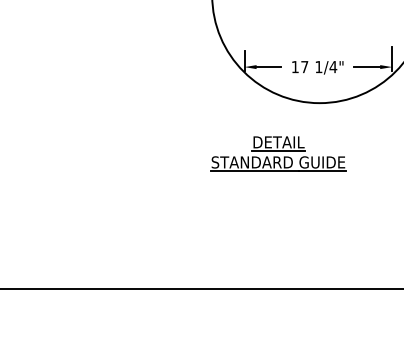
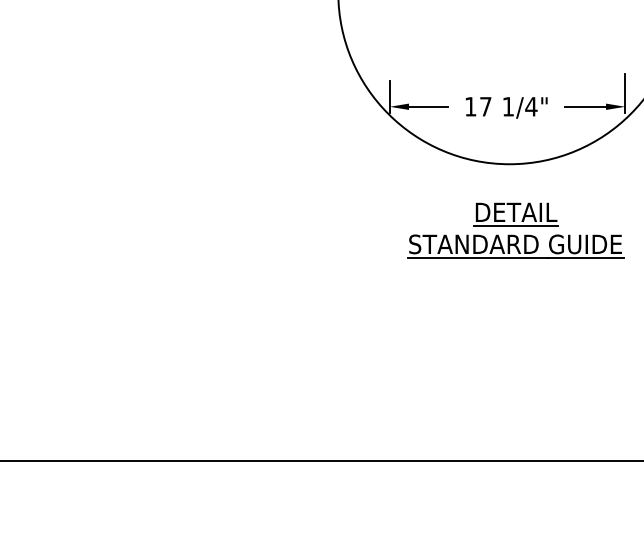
part: (278, 153) -> (515, 230), moved

